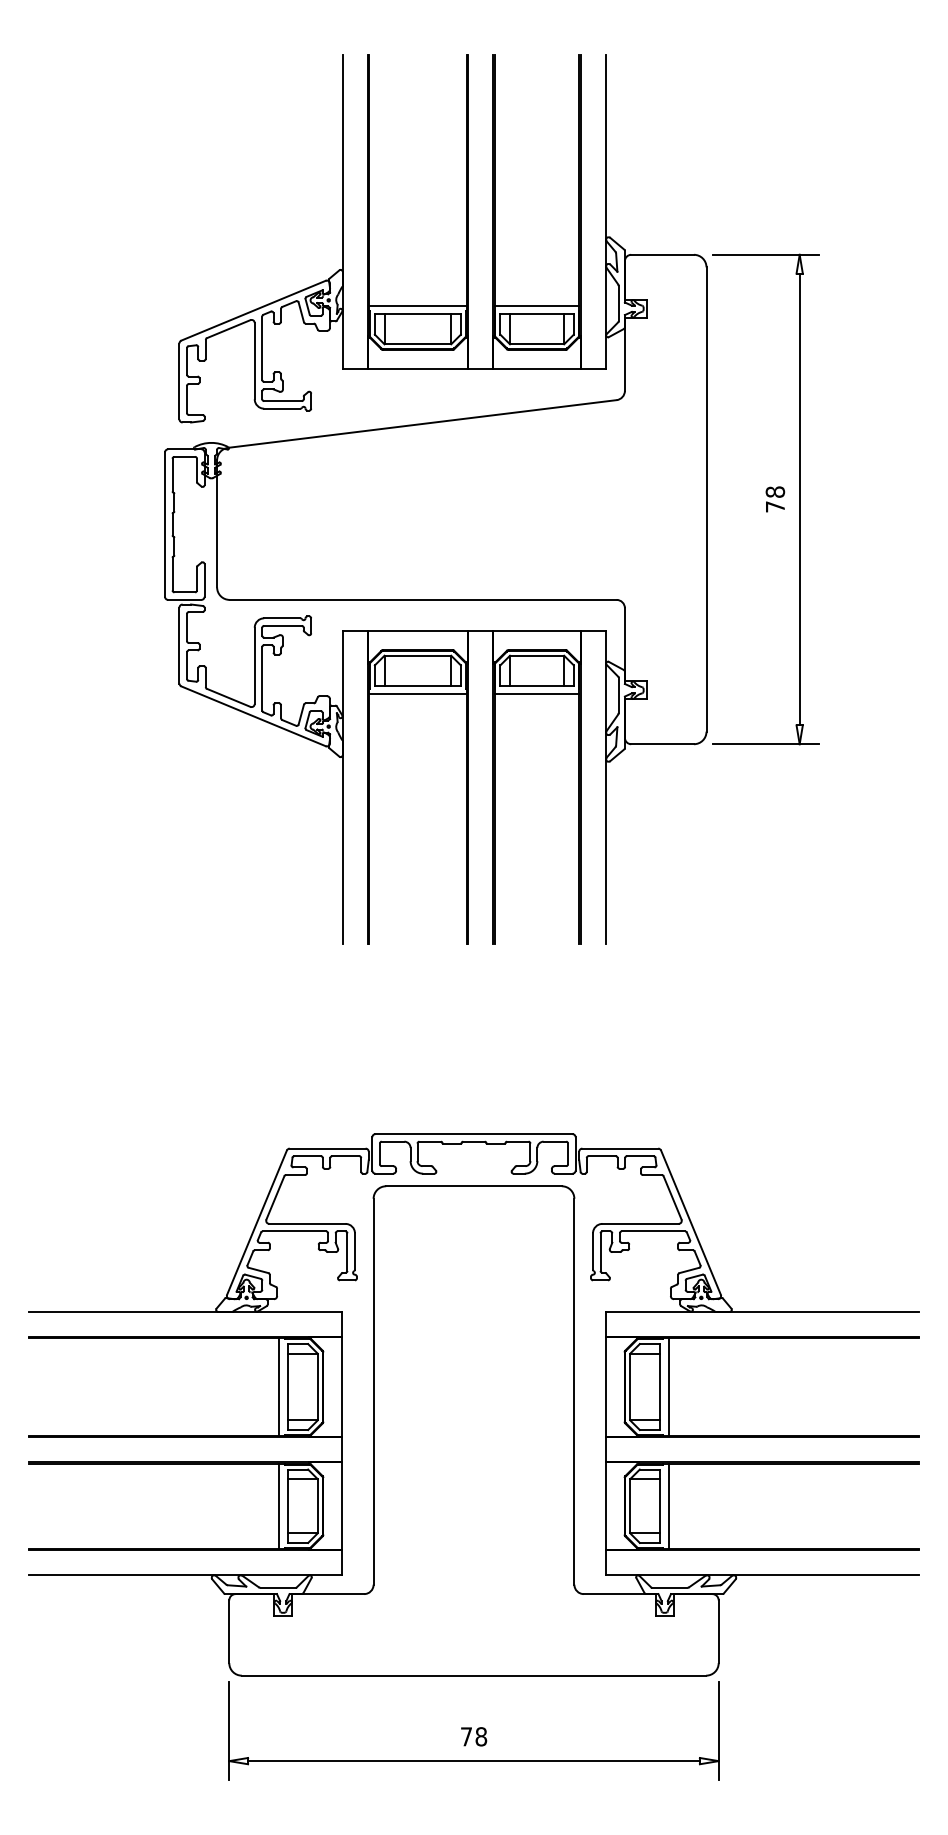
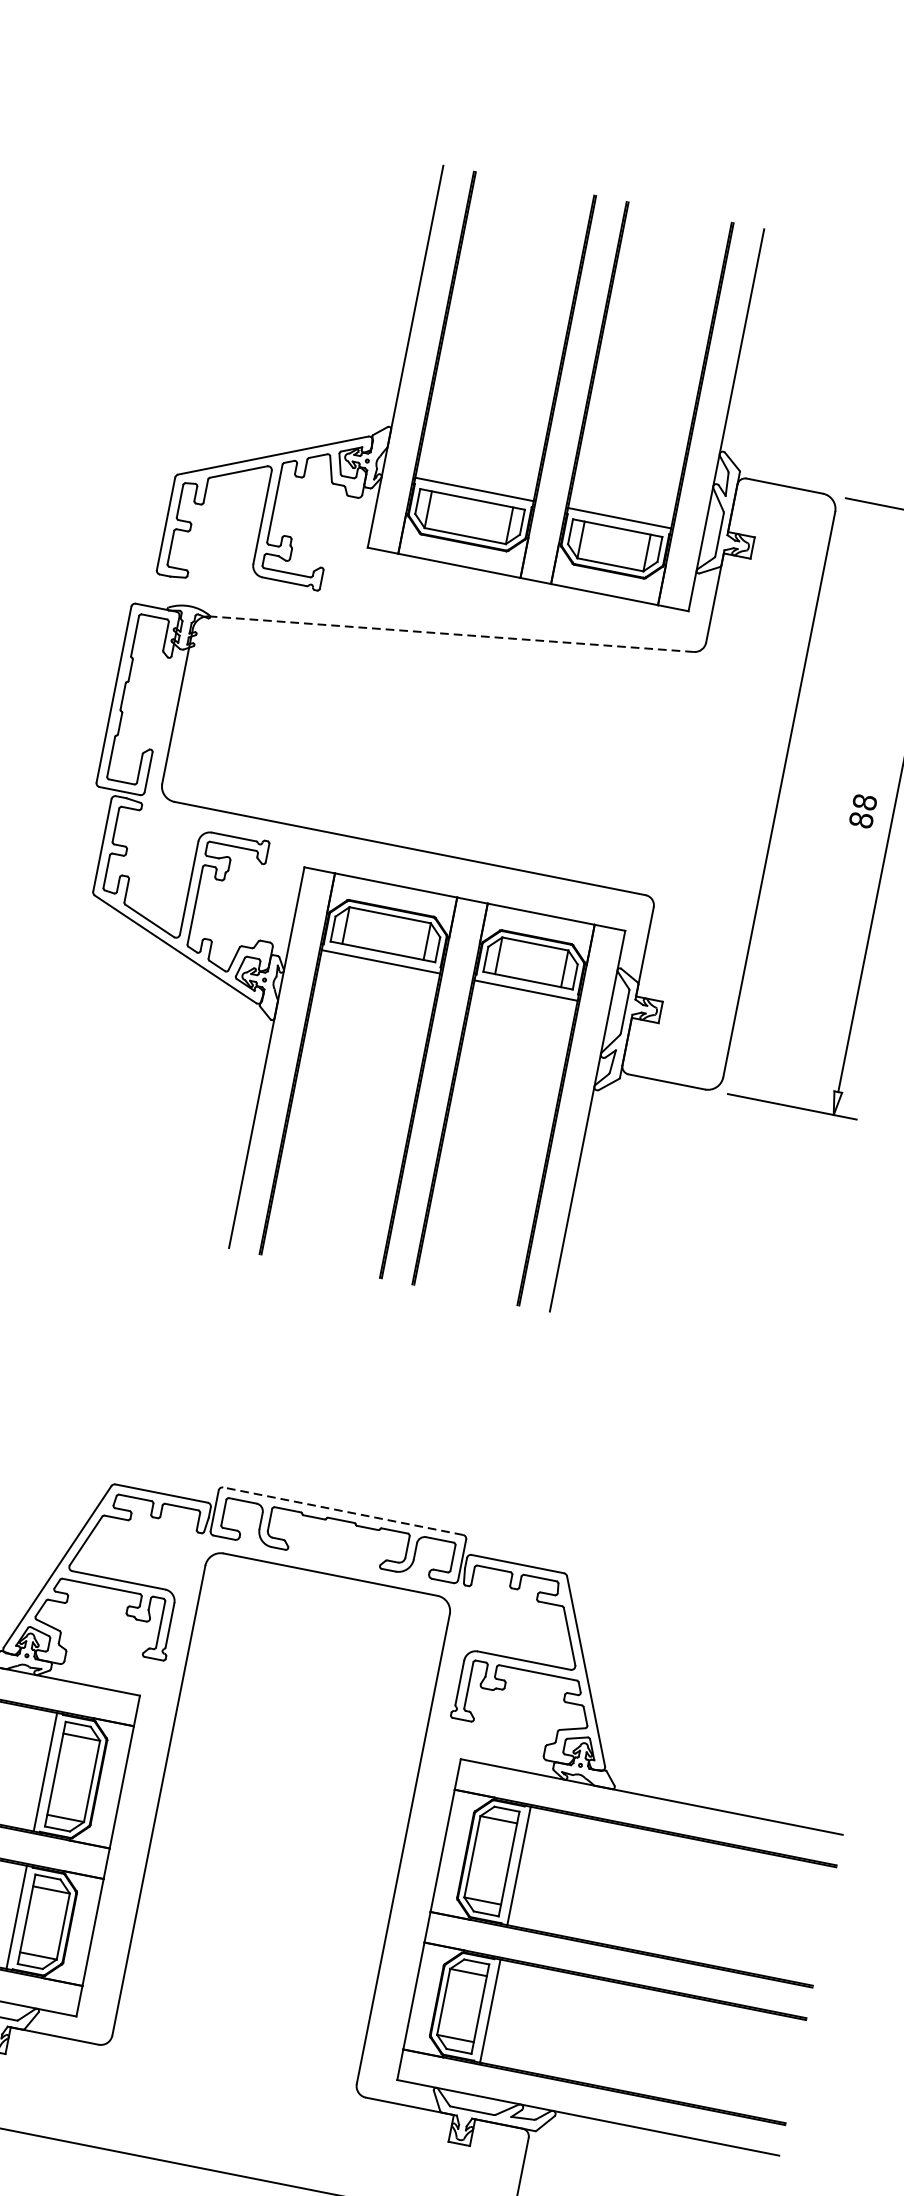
line: (422, 424) -> (451, 634), solid -> dashed
text: (775, 506) -> (861, 819), 78 -> 88
line: (473, 1134) -> (342, 1511), solid -> dashed

